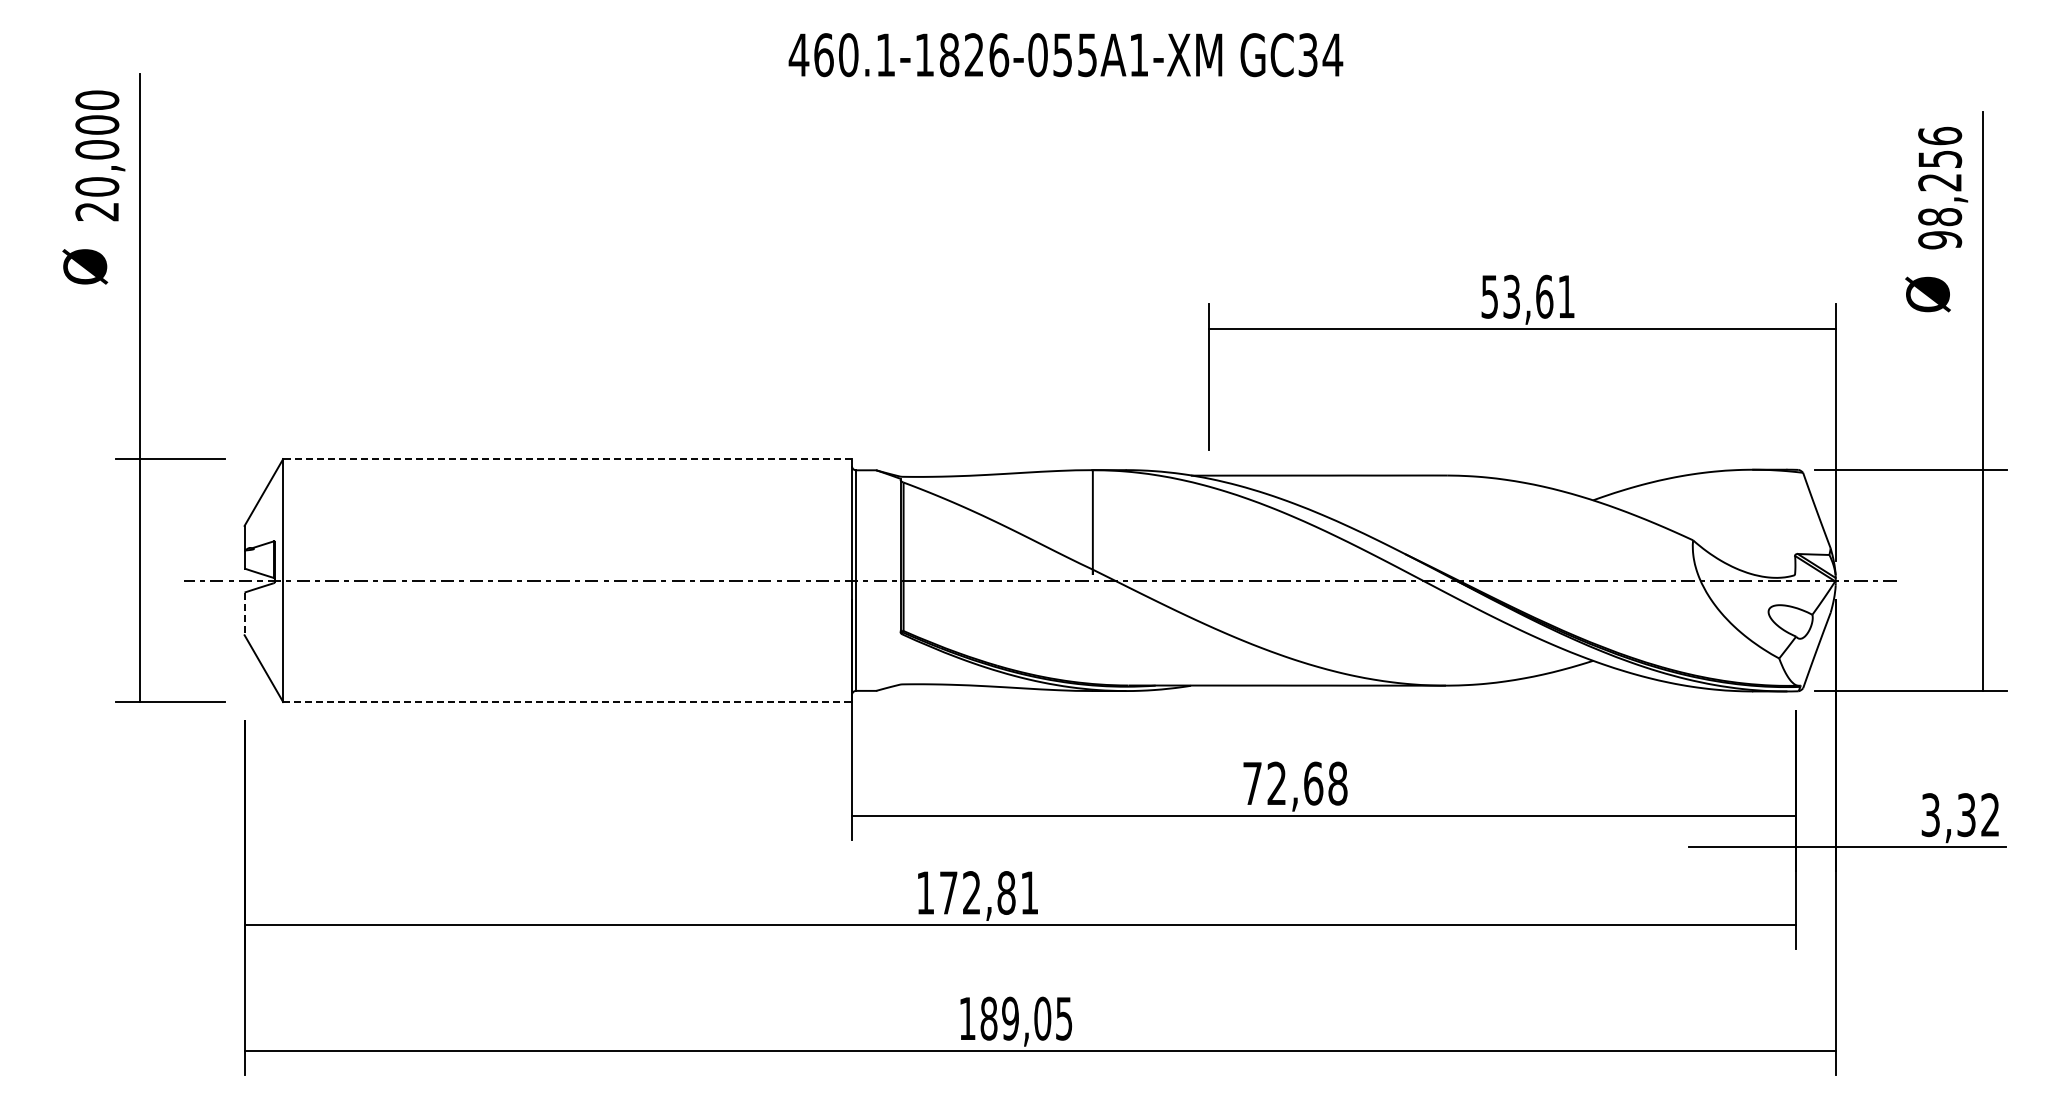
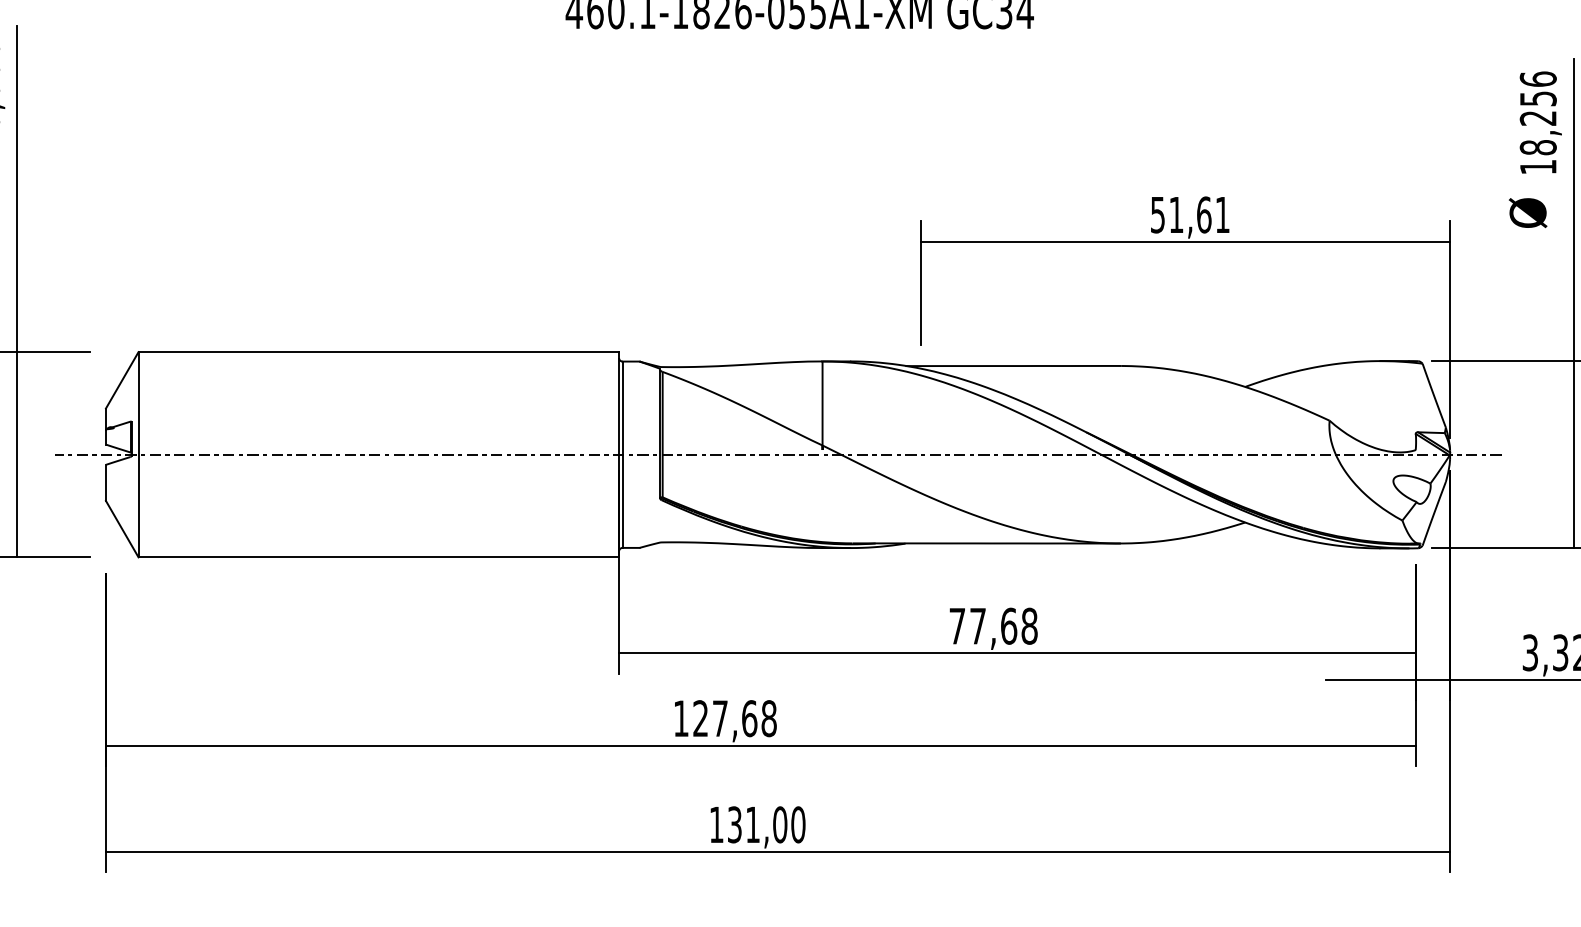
text: (1940, 240) -> (1538, 167), 98,256 -> 18,256
text: (1511, 296) -> (1176, 214), 53,61 -> 51,61
line: (567, 459) -> (378, 352), dashed -> solid
line: (244, 614) -> (105, 483), dashed -> solid
line: (568, 702) -> (379, 557), dashed -> solid
text: (1276, 782) -> (977, 625), 72,68 -> 77,68
text: (989, 892) -> (735, 718), 172,81 -> 127,68
text: (1026, 1018) -> (766, 824), 189,05 -> 131,00

